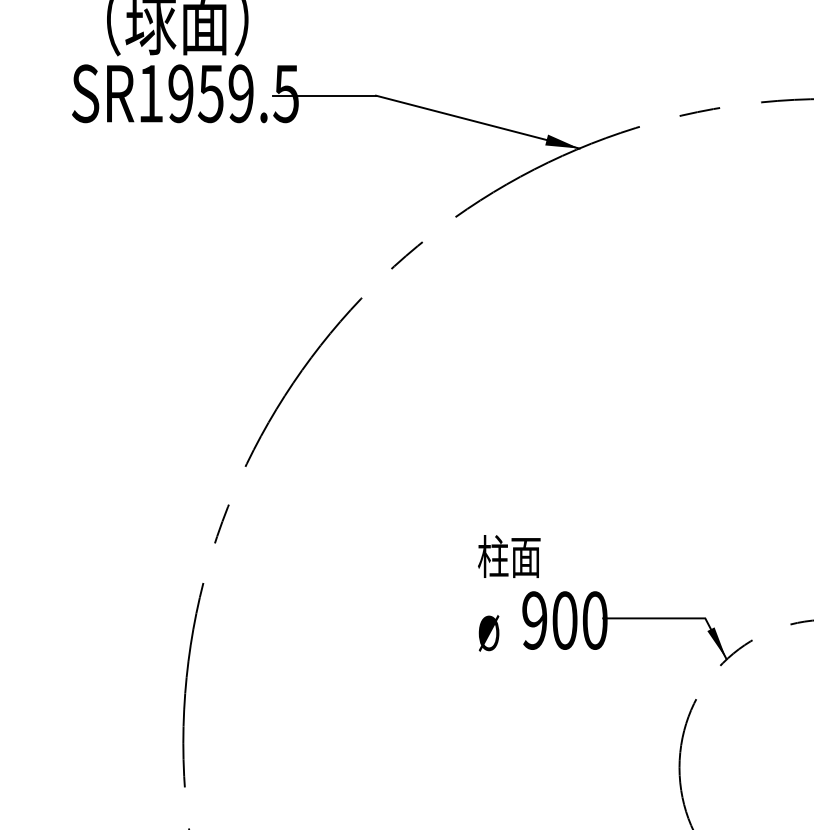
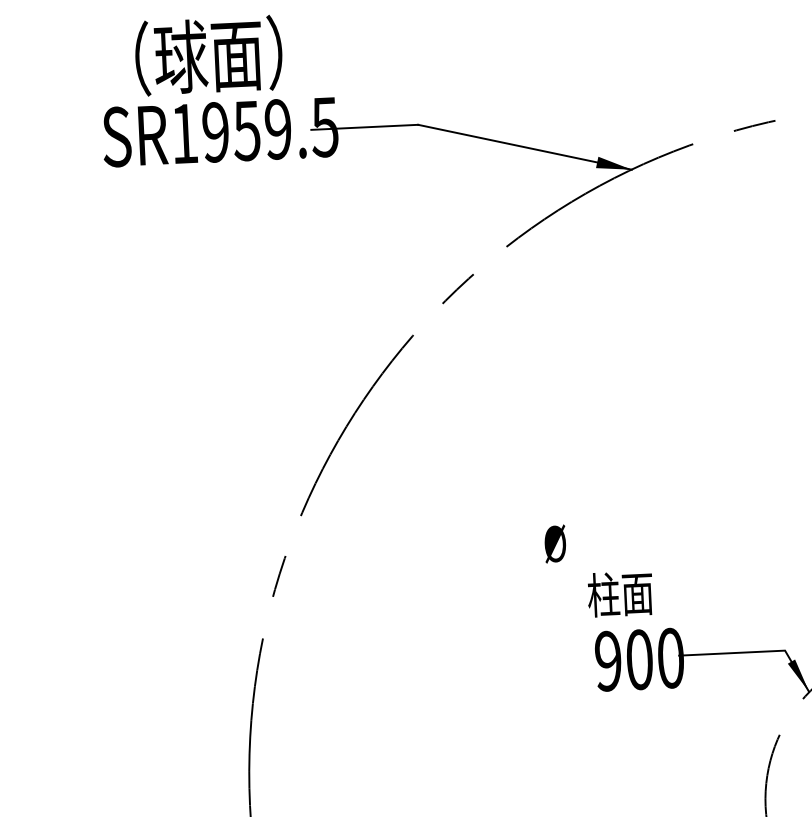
text: (509, 556) -> (620, 594), moved
text: (488, 633) -> (554, 544), moved

